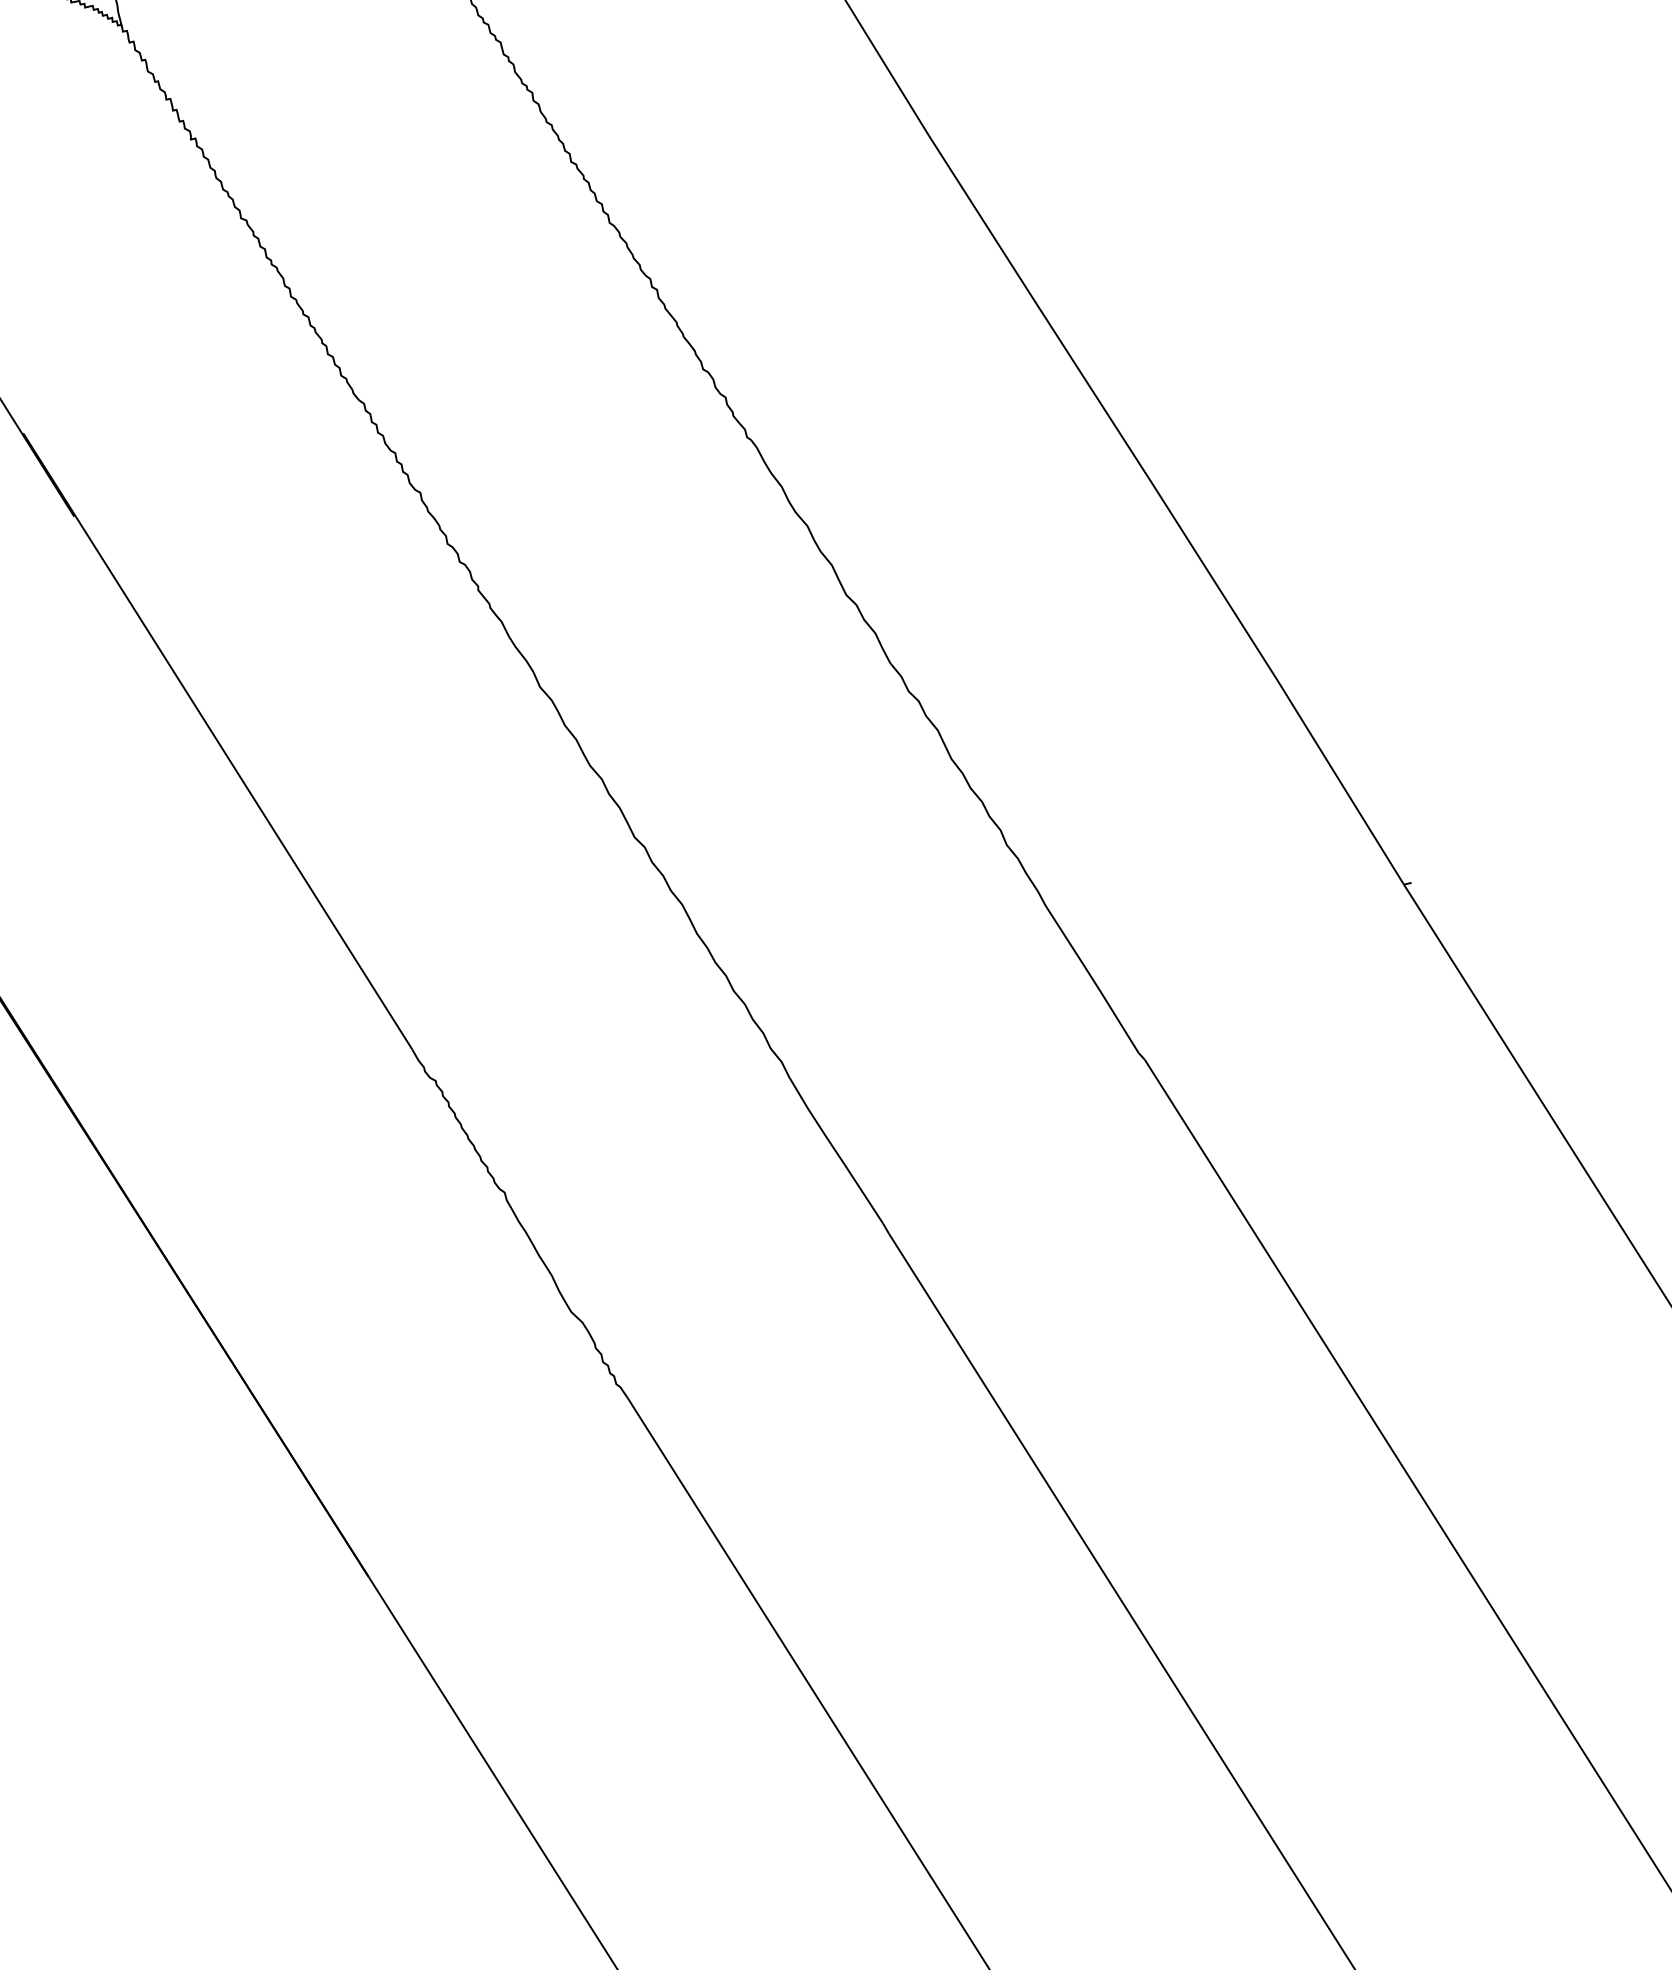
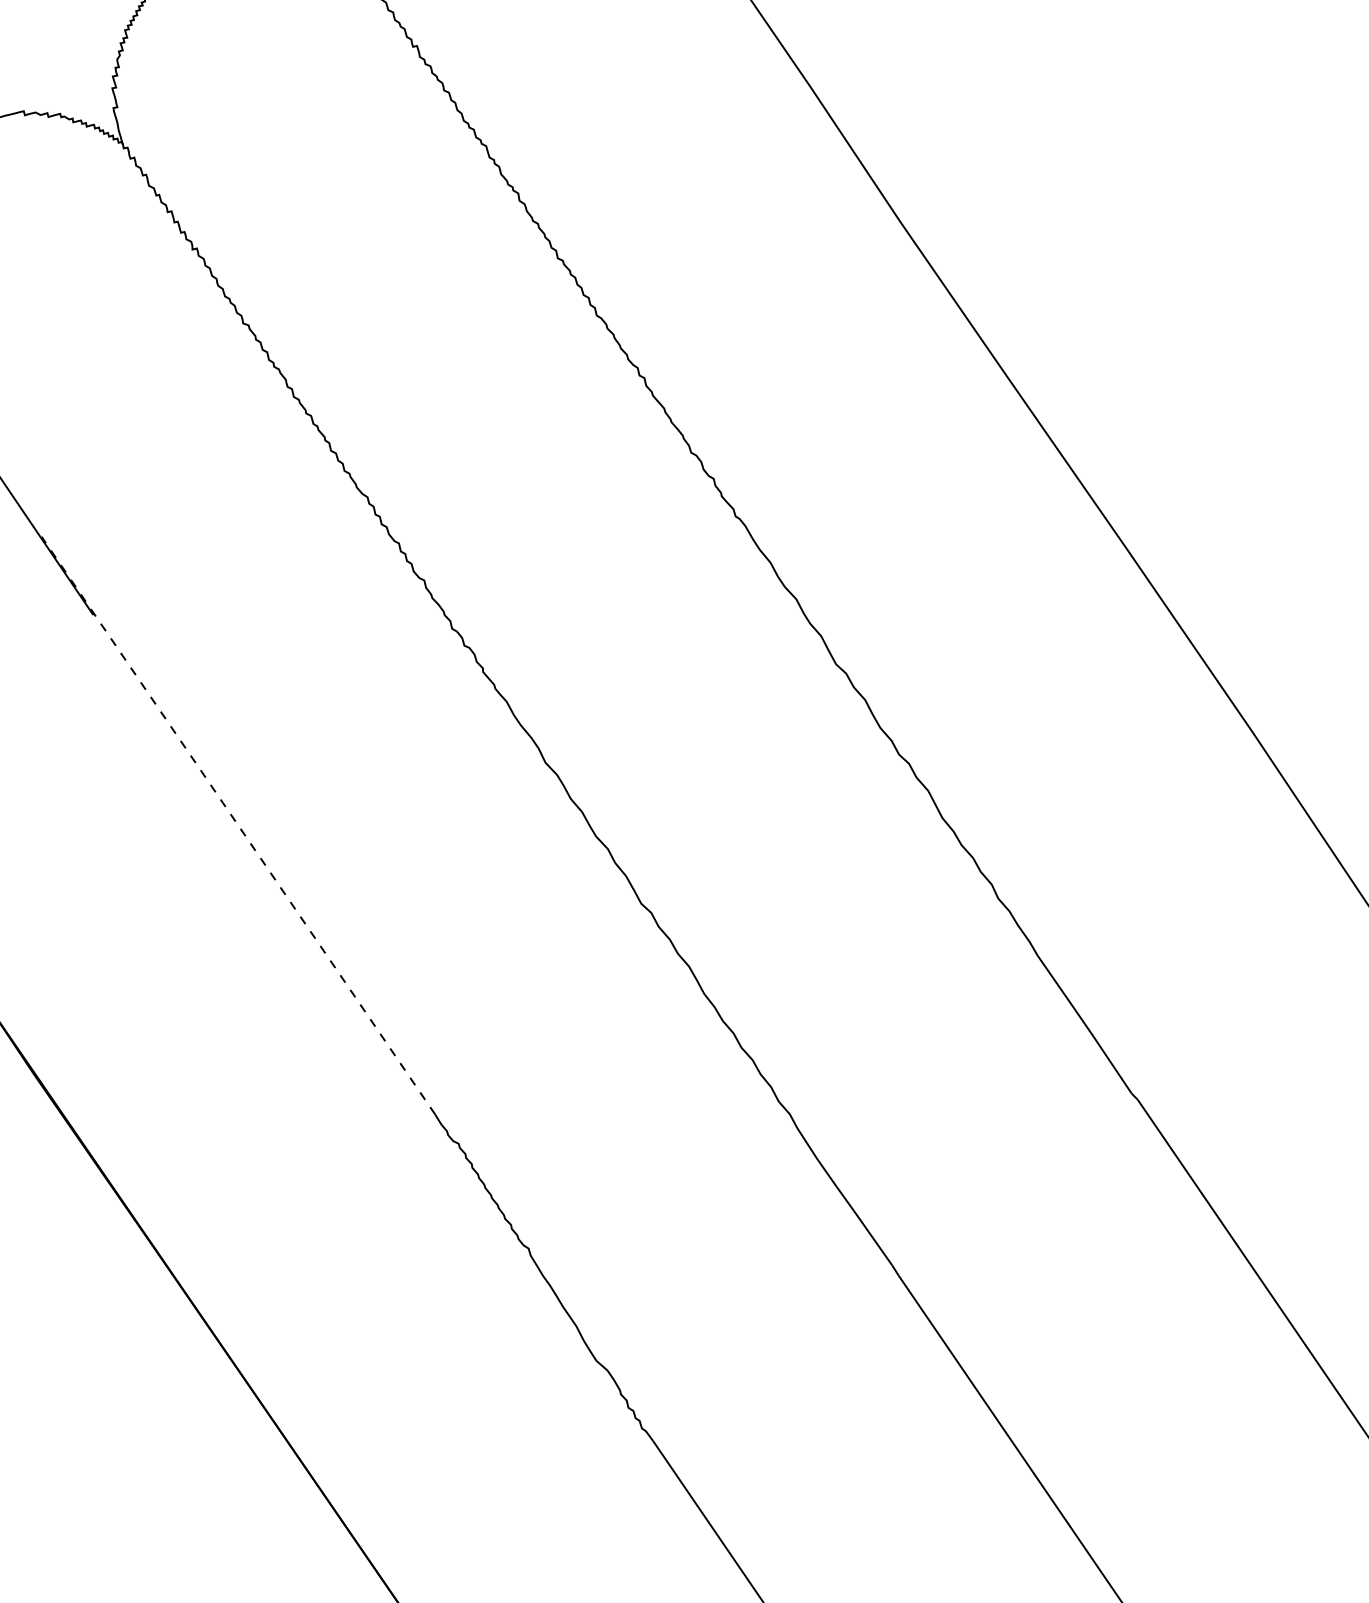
line: (217, 740) -> (238, 824), solid -> dashed

